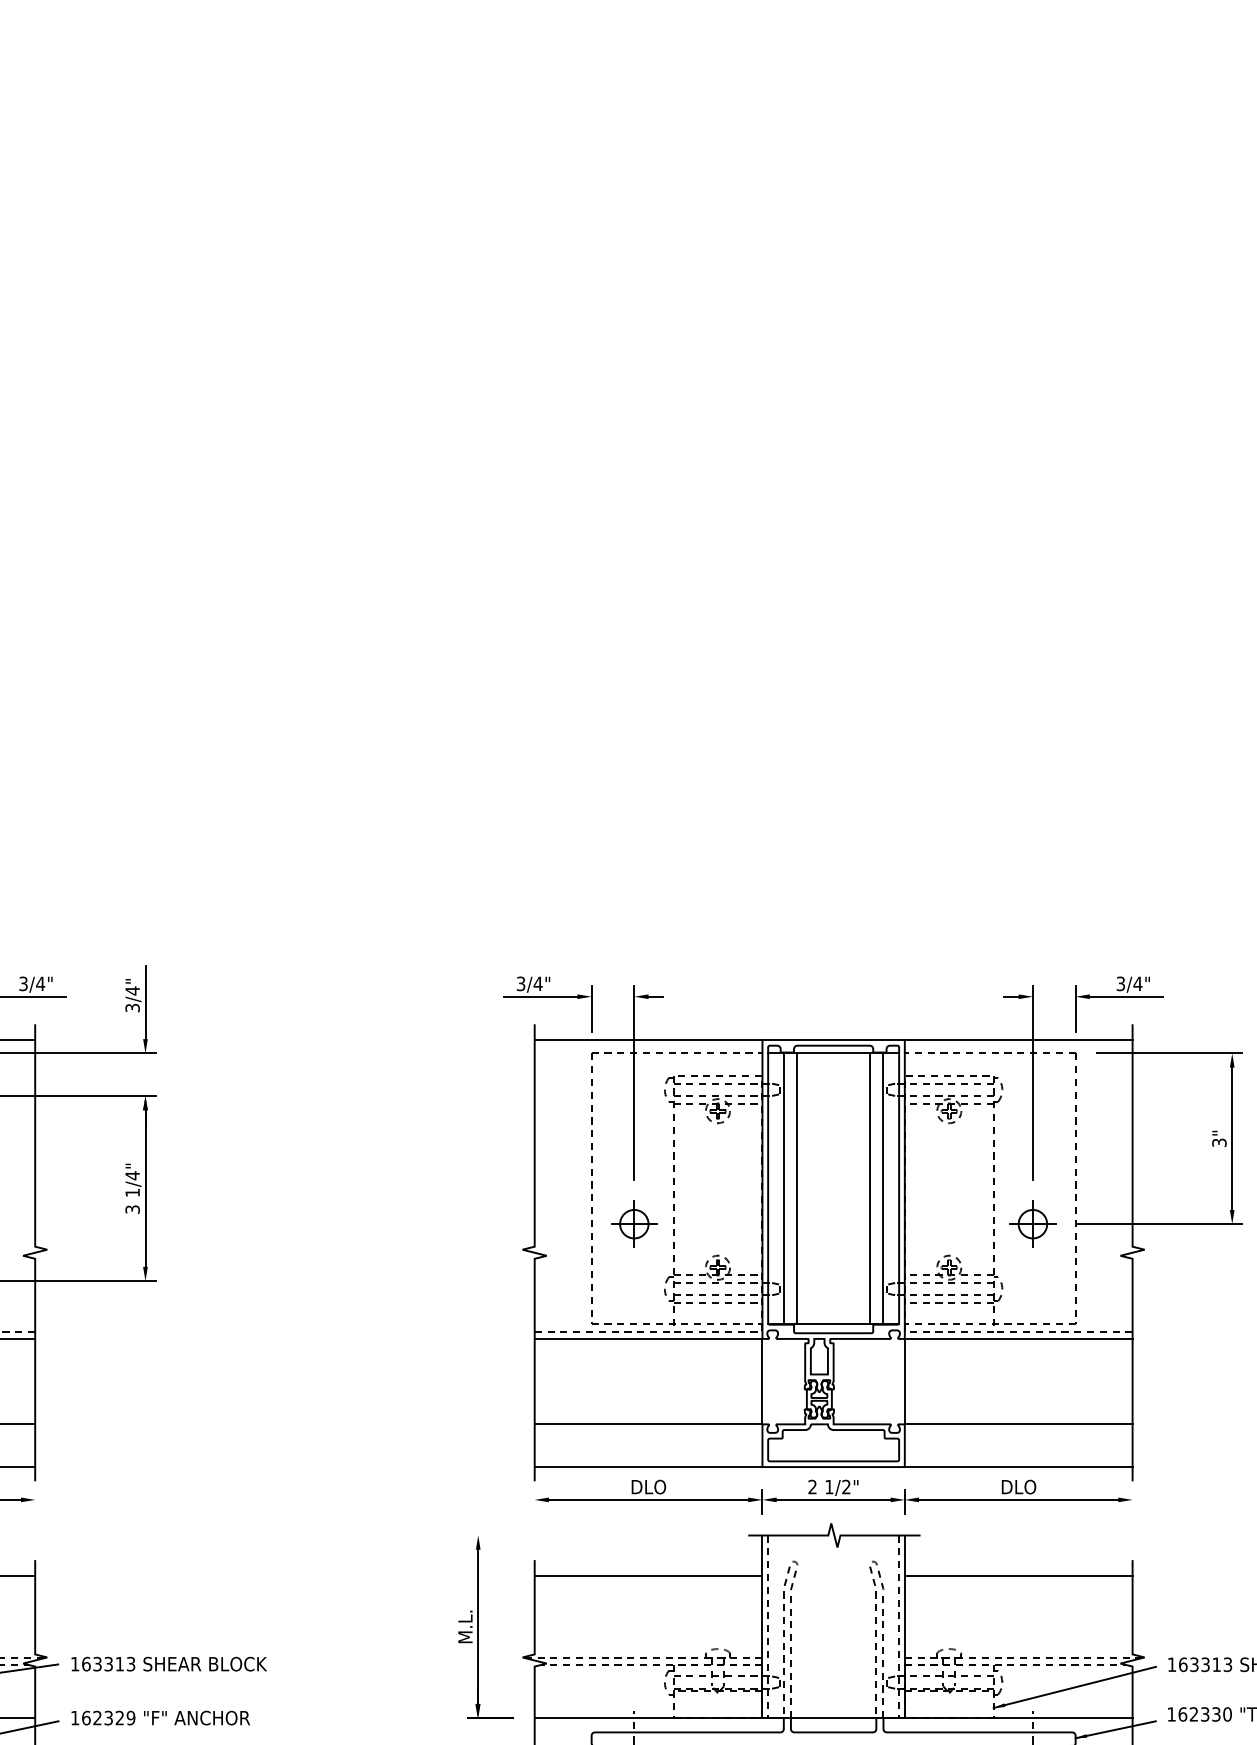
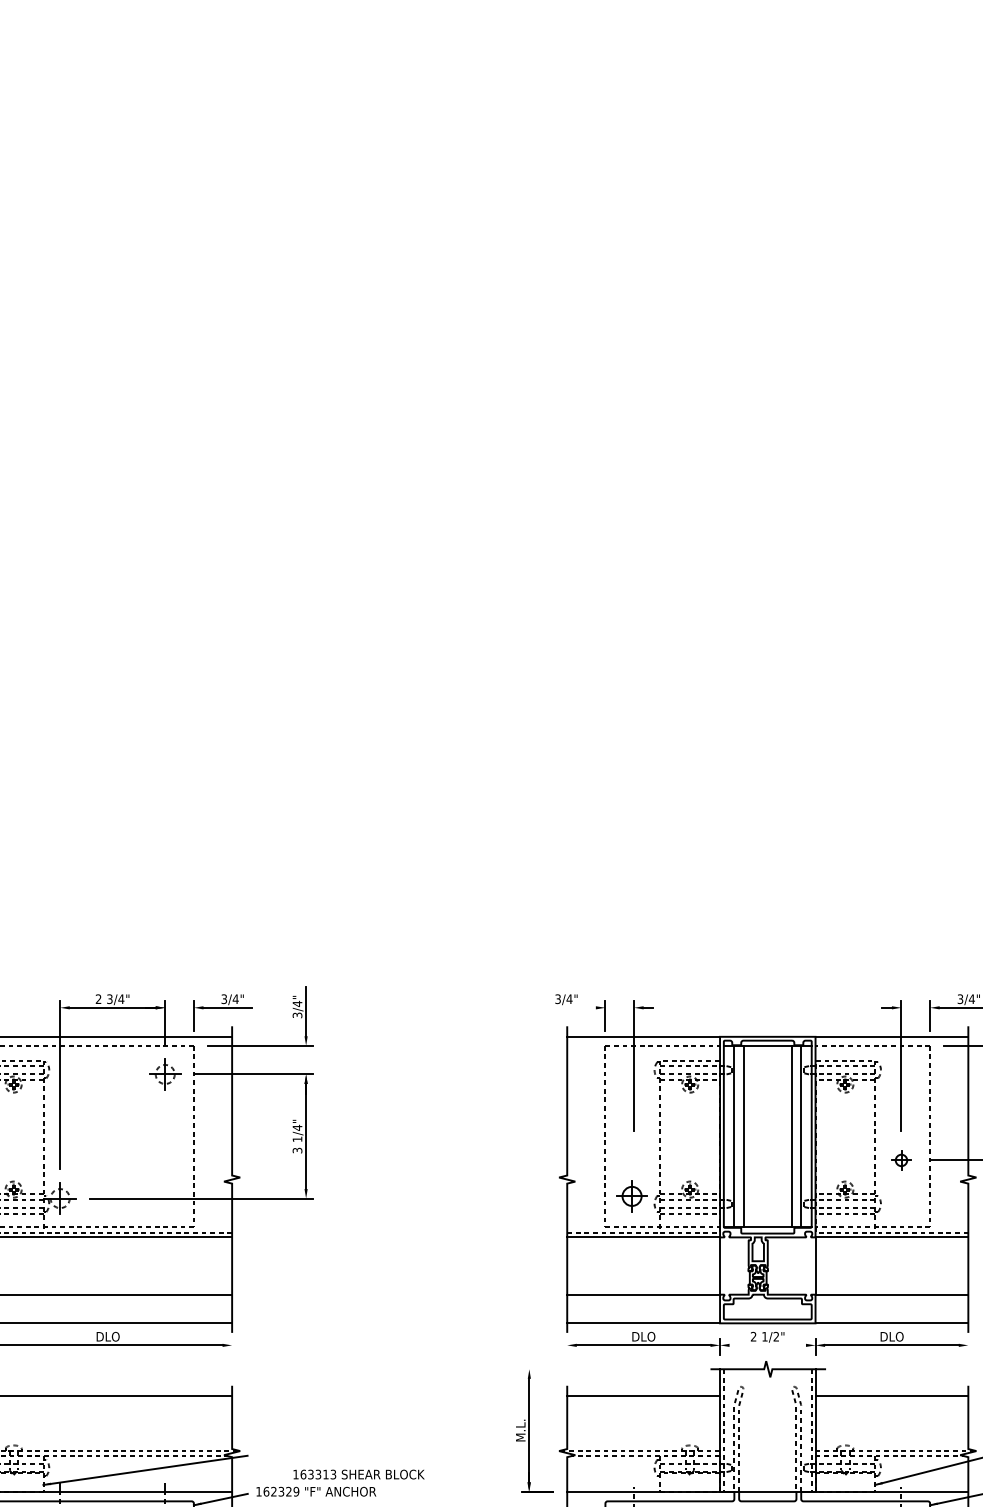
line: (539, 996) -> (570, 1007), removed
part: (633, 1224) -> (631, 1196), moved
part: (1032, 1224) -> (901, 1160), size x0.6
line: (833, 1500) -> (767, 1345), removed
text: (168, 1664) -> (358, 1474), moved

